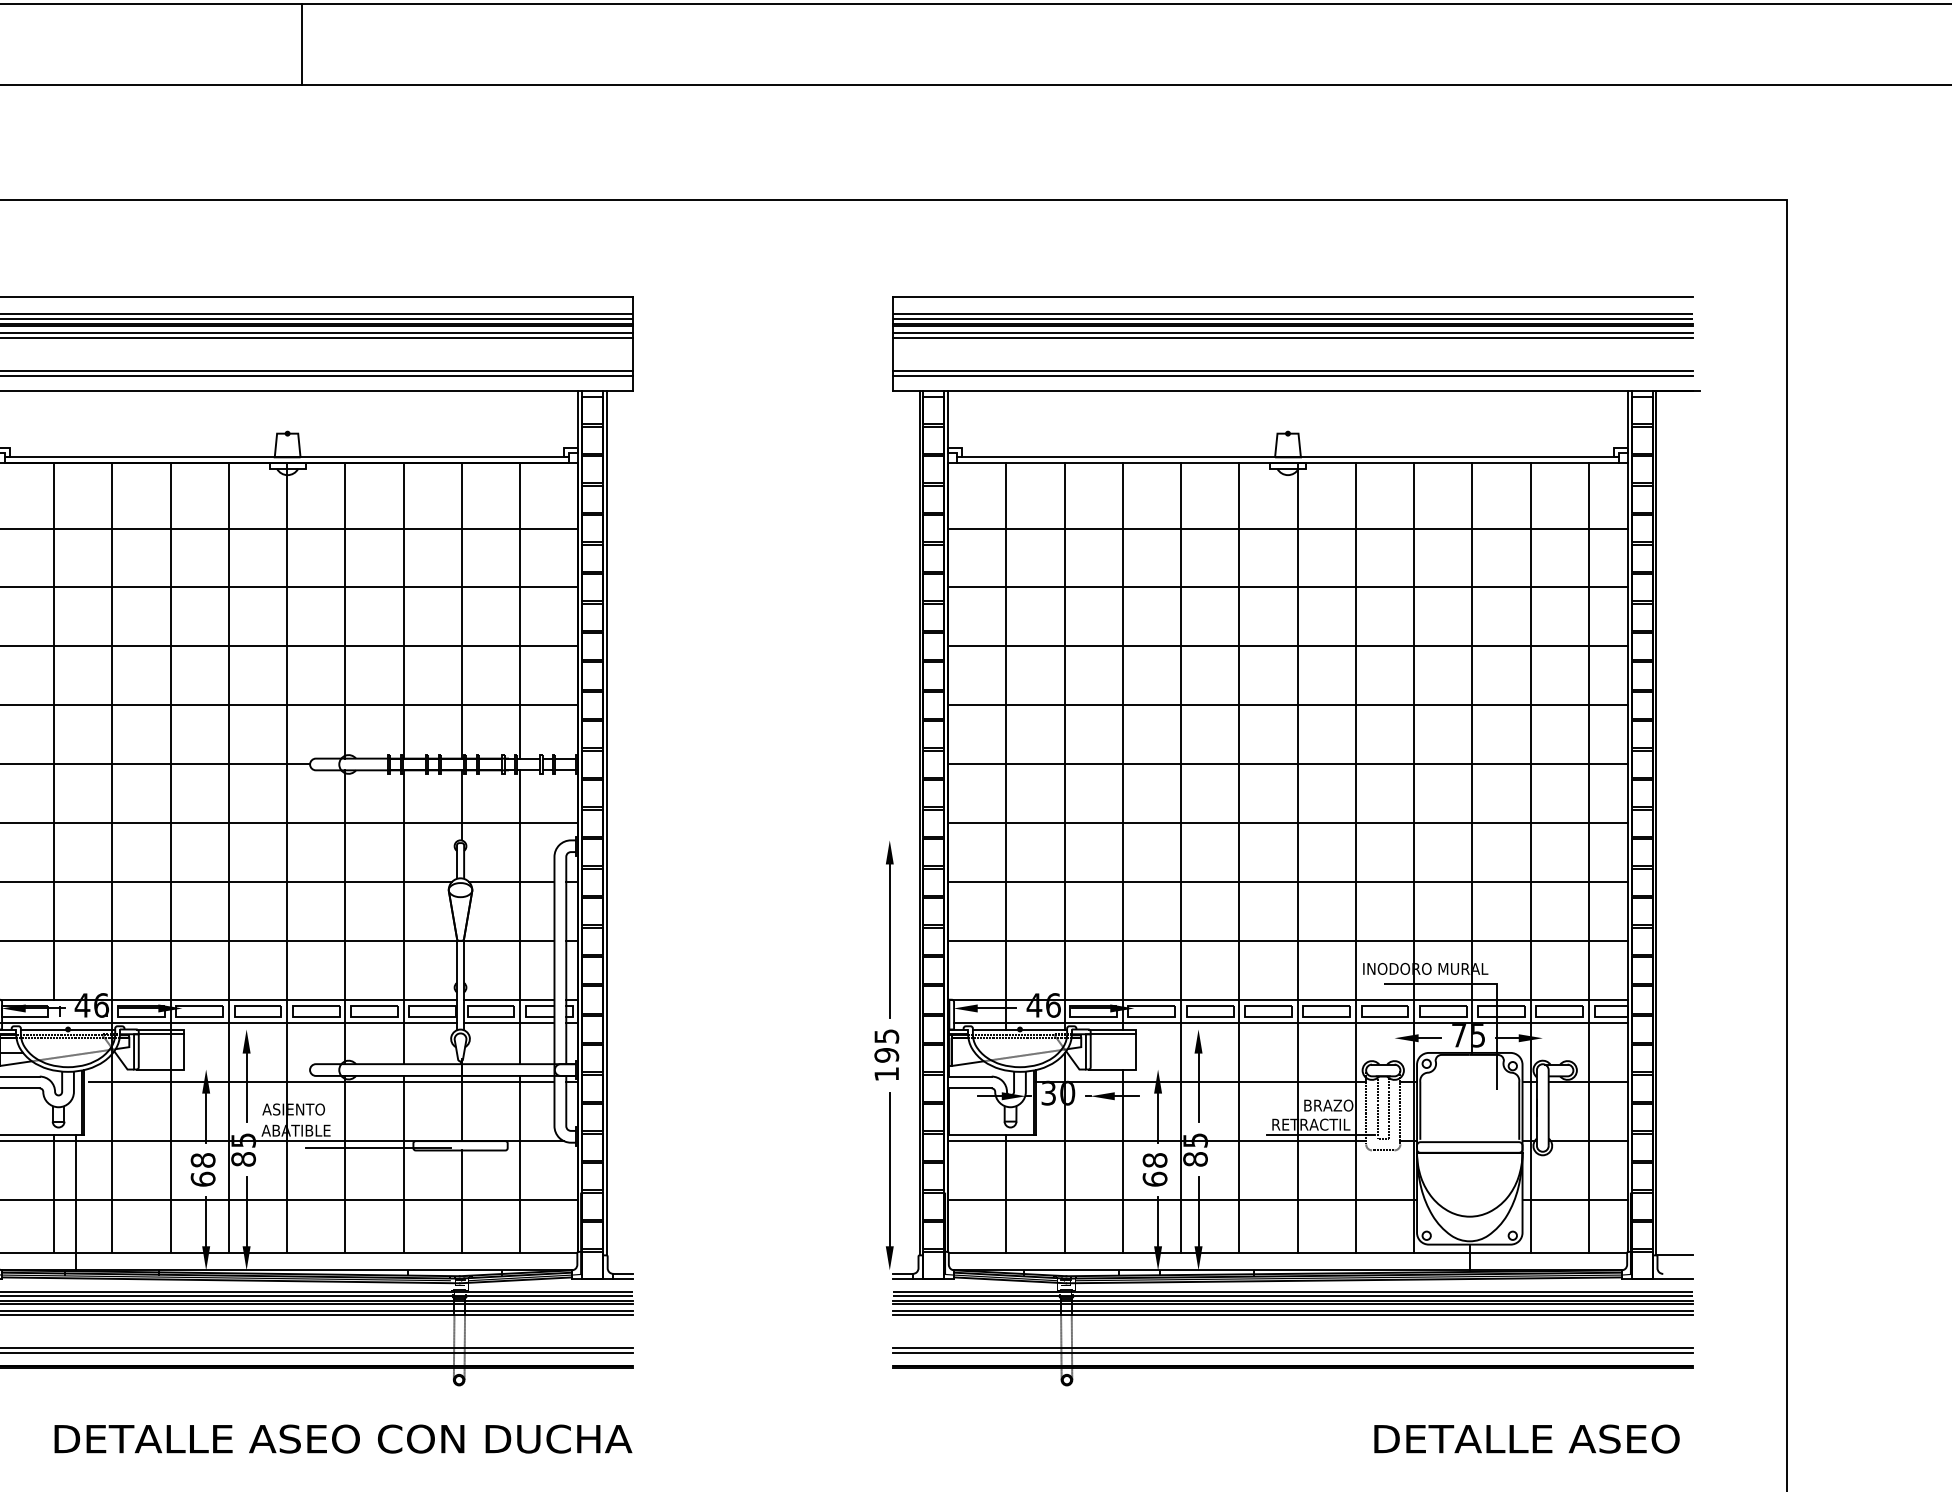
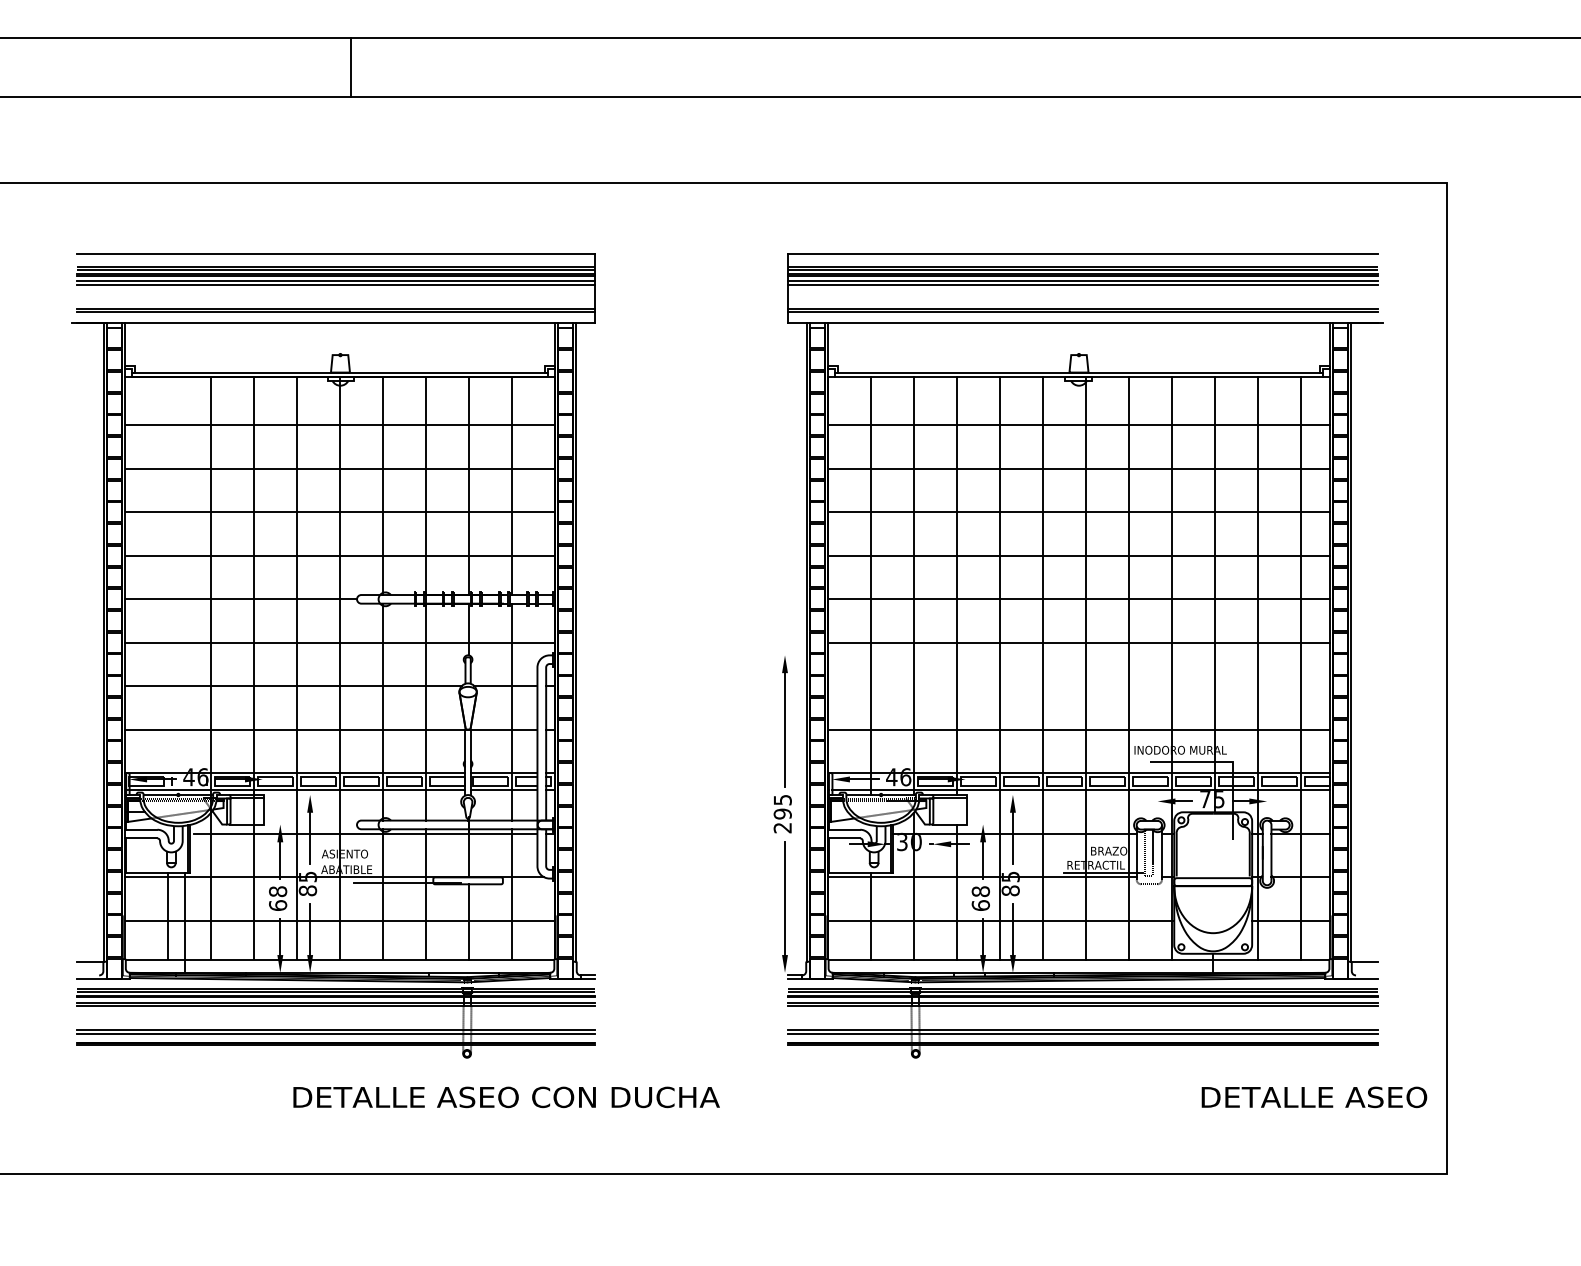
line: (54, 730) -> (168, 574), removed
line: (1287, 882) -> (1078, 686), removed
text: (886, 1074) -> (782, 828), 195 -> 295
text: (343, 1439) -> (506, 1097), moved
text: (1527, 1439) -> (1314, 1097), moved

